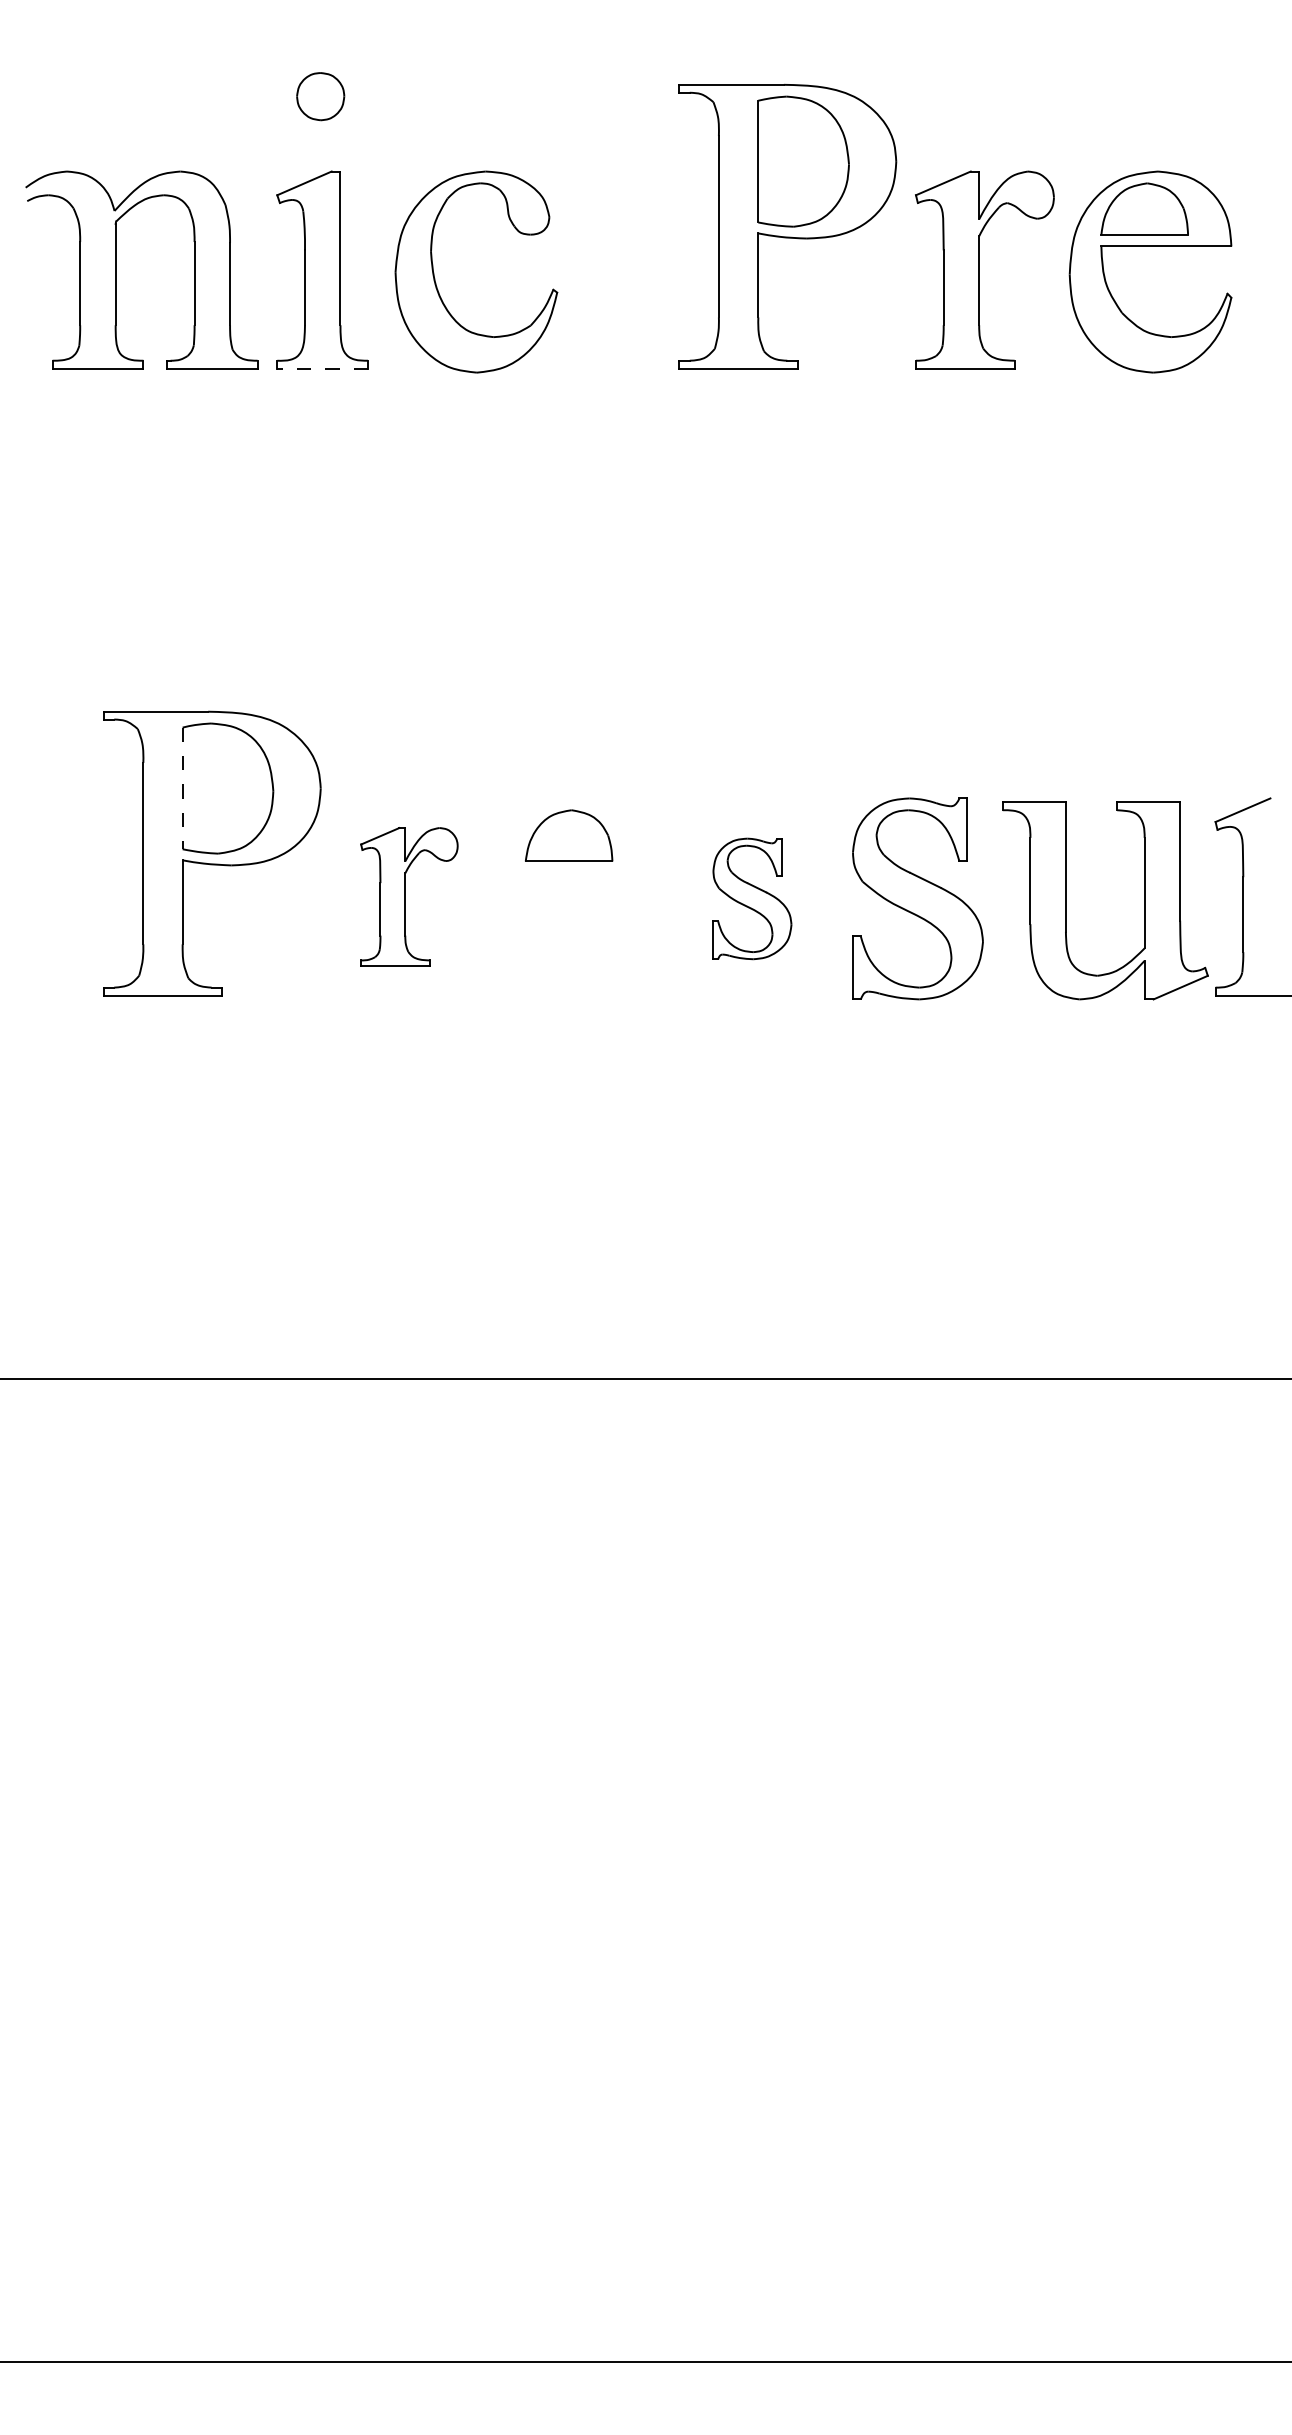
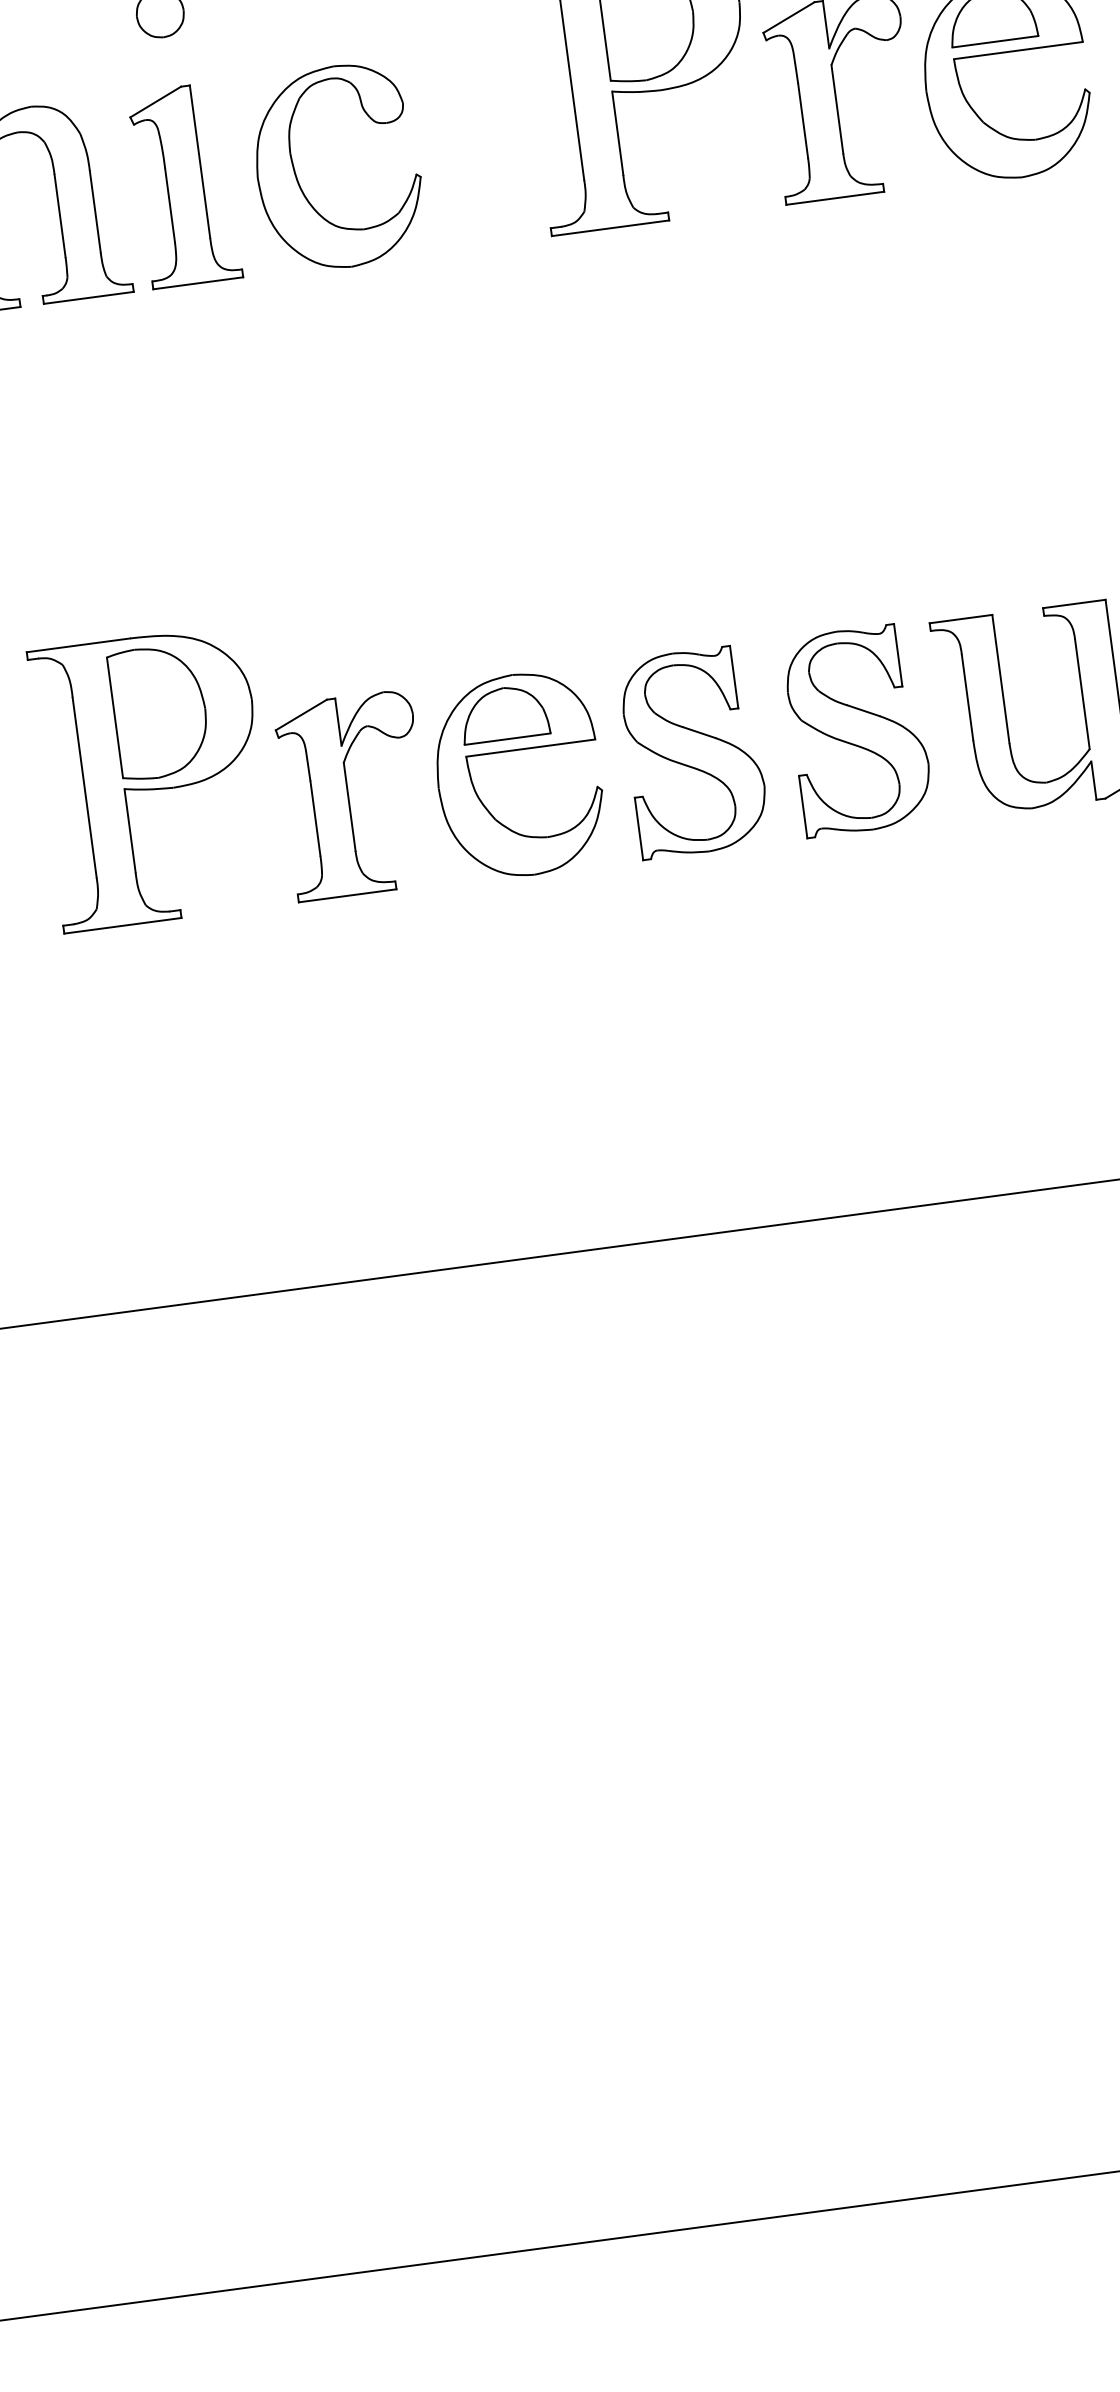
line: (322, 368) -> (198, 283), dashed -> solid
line: (182, 788) -> (114, 717), dashed -> solid
part: (574, 873) -> (514, 750), added
part: (409, 896) -> (354, 794), size x1.43
part: (752, 898) -> (694, 751), size x1.67

